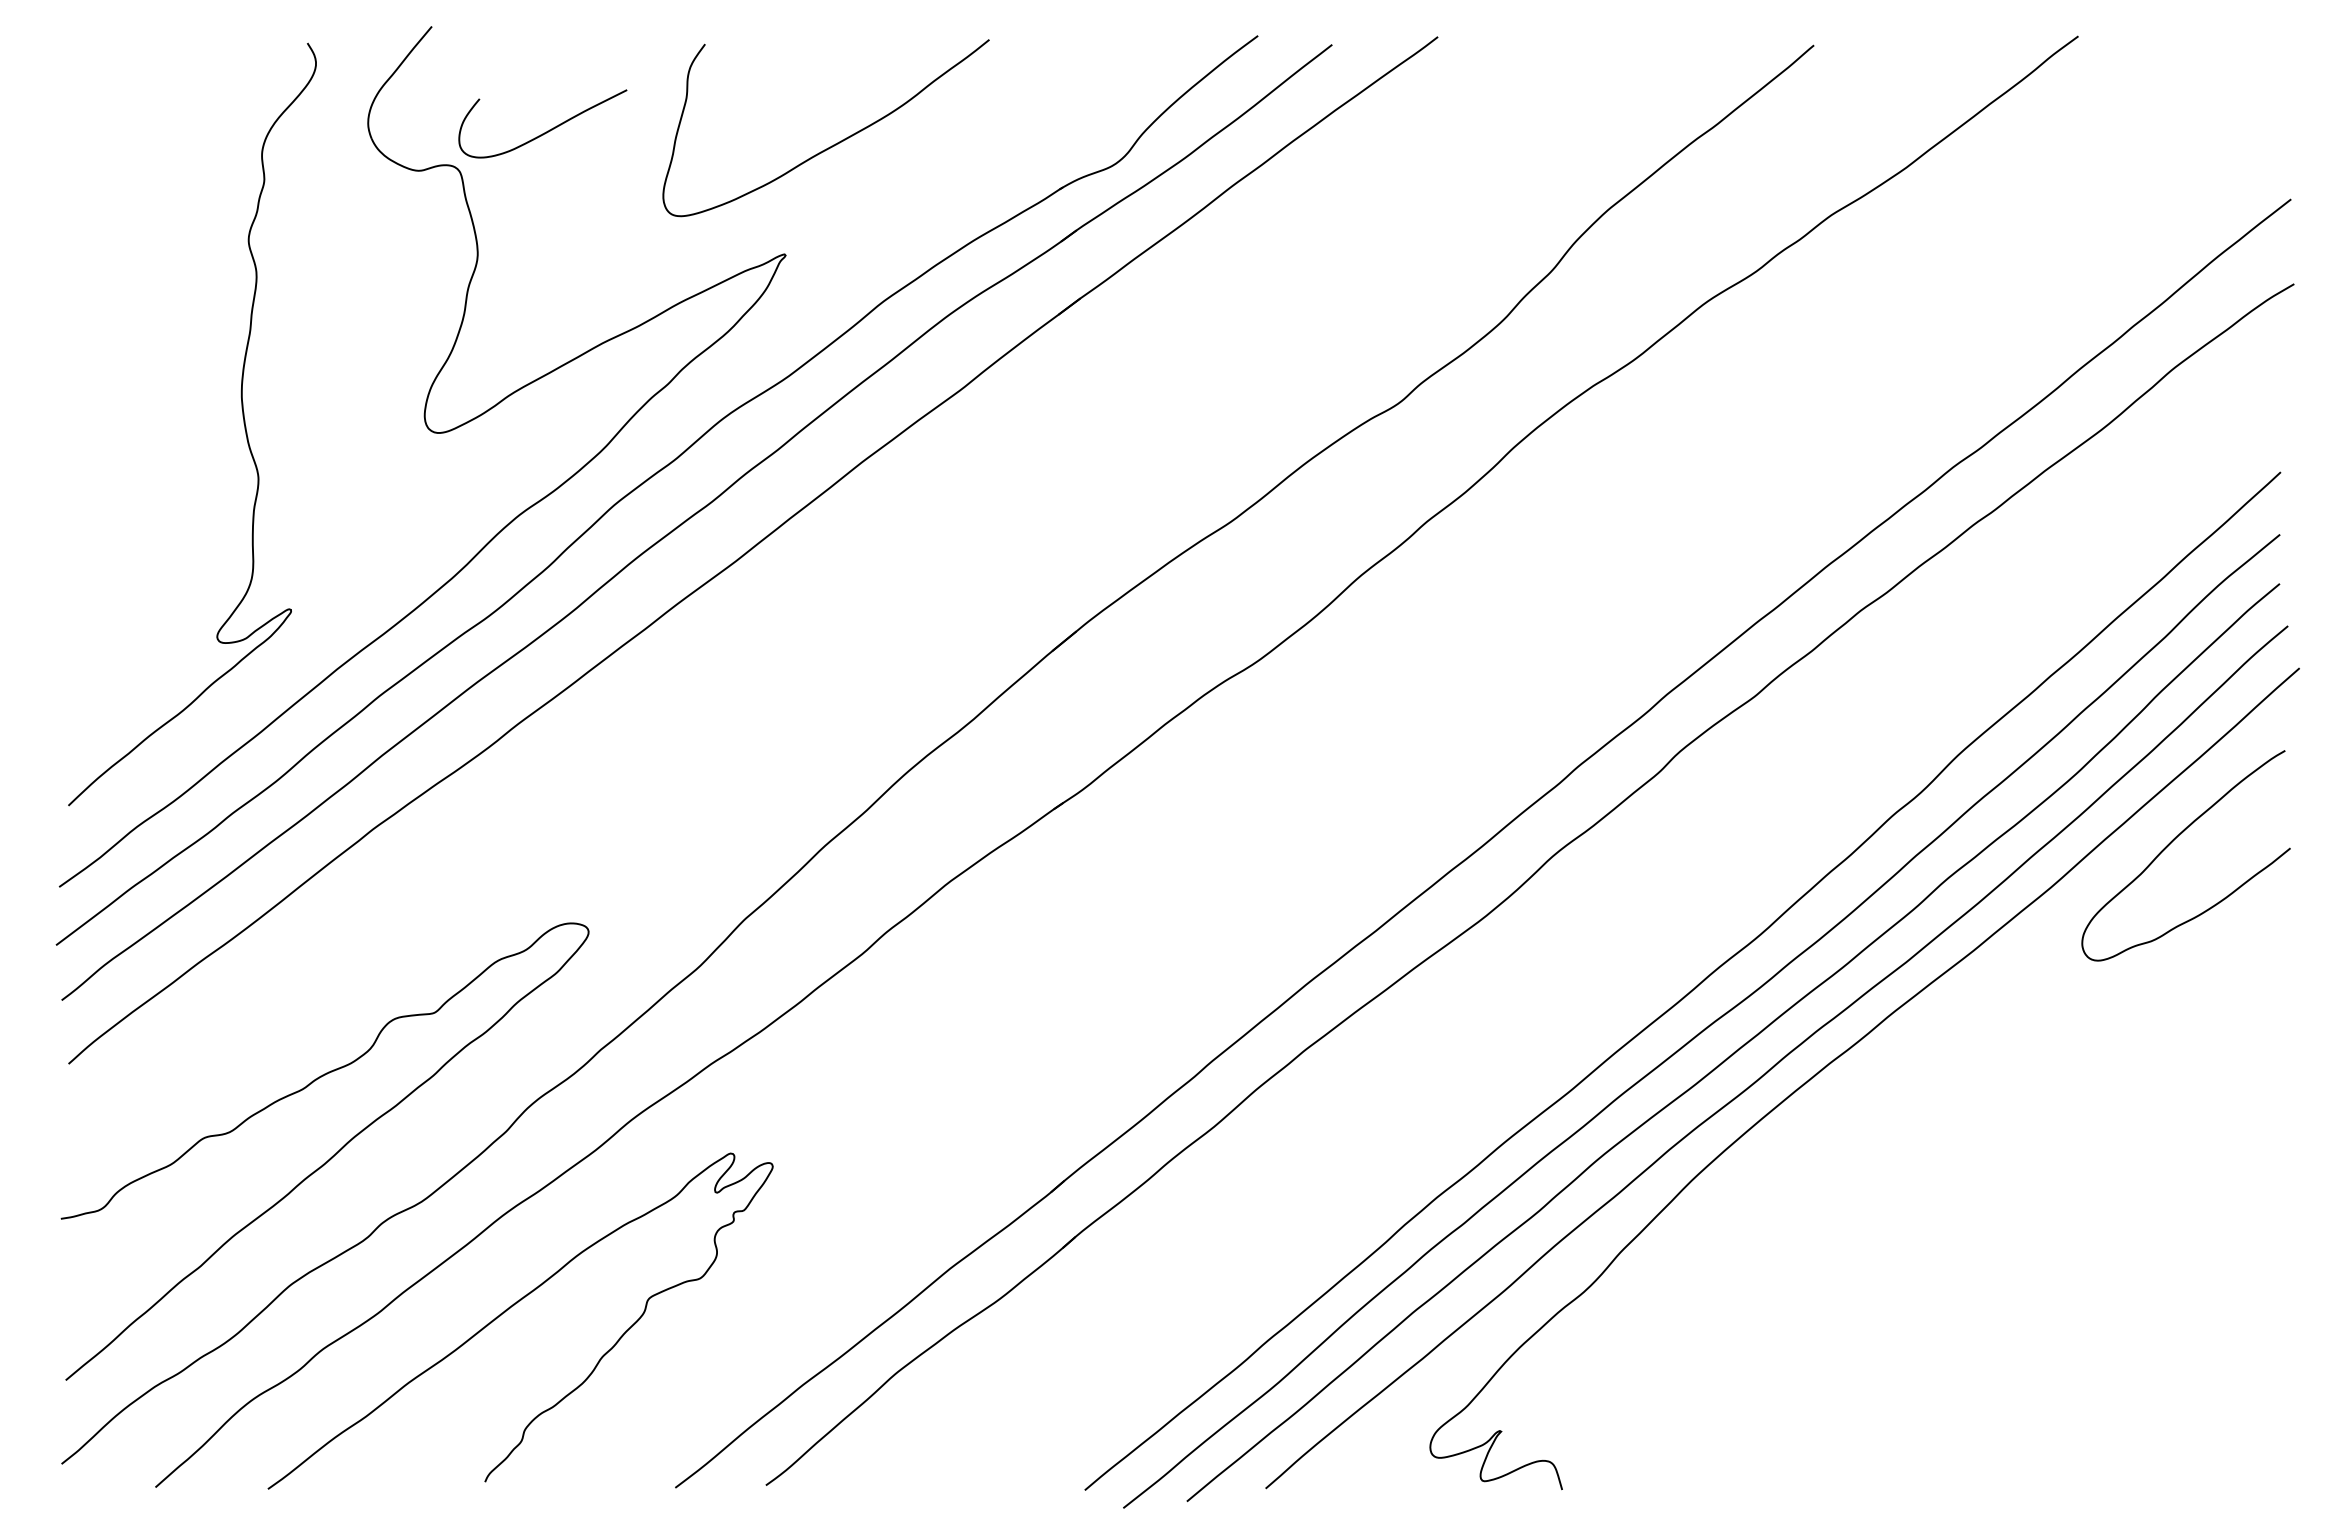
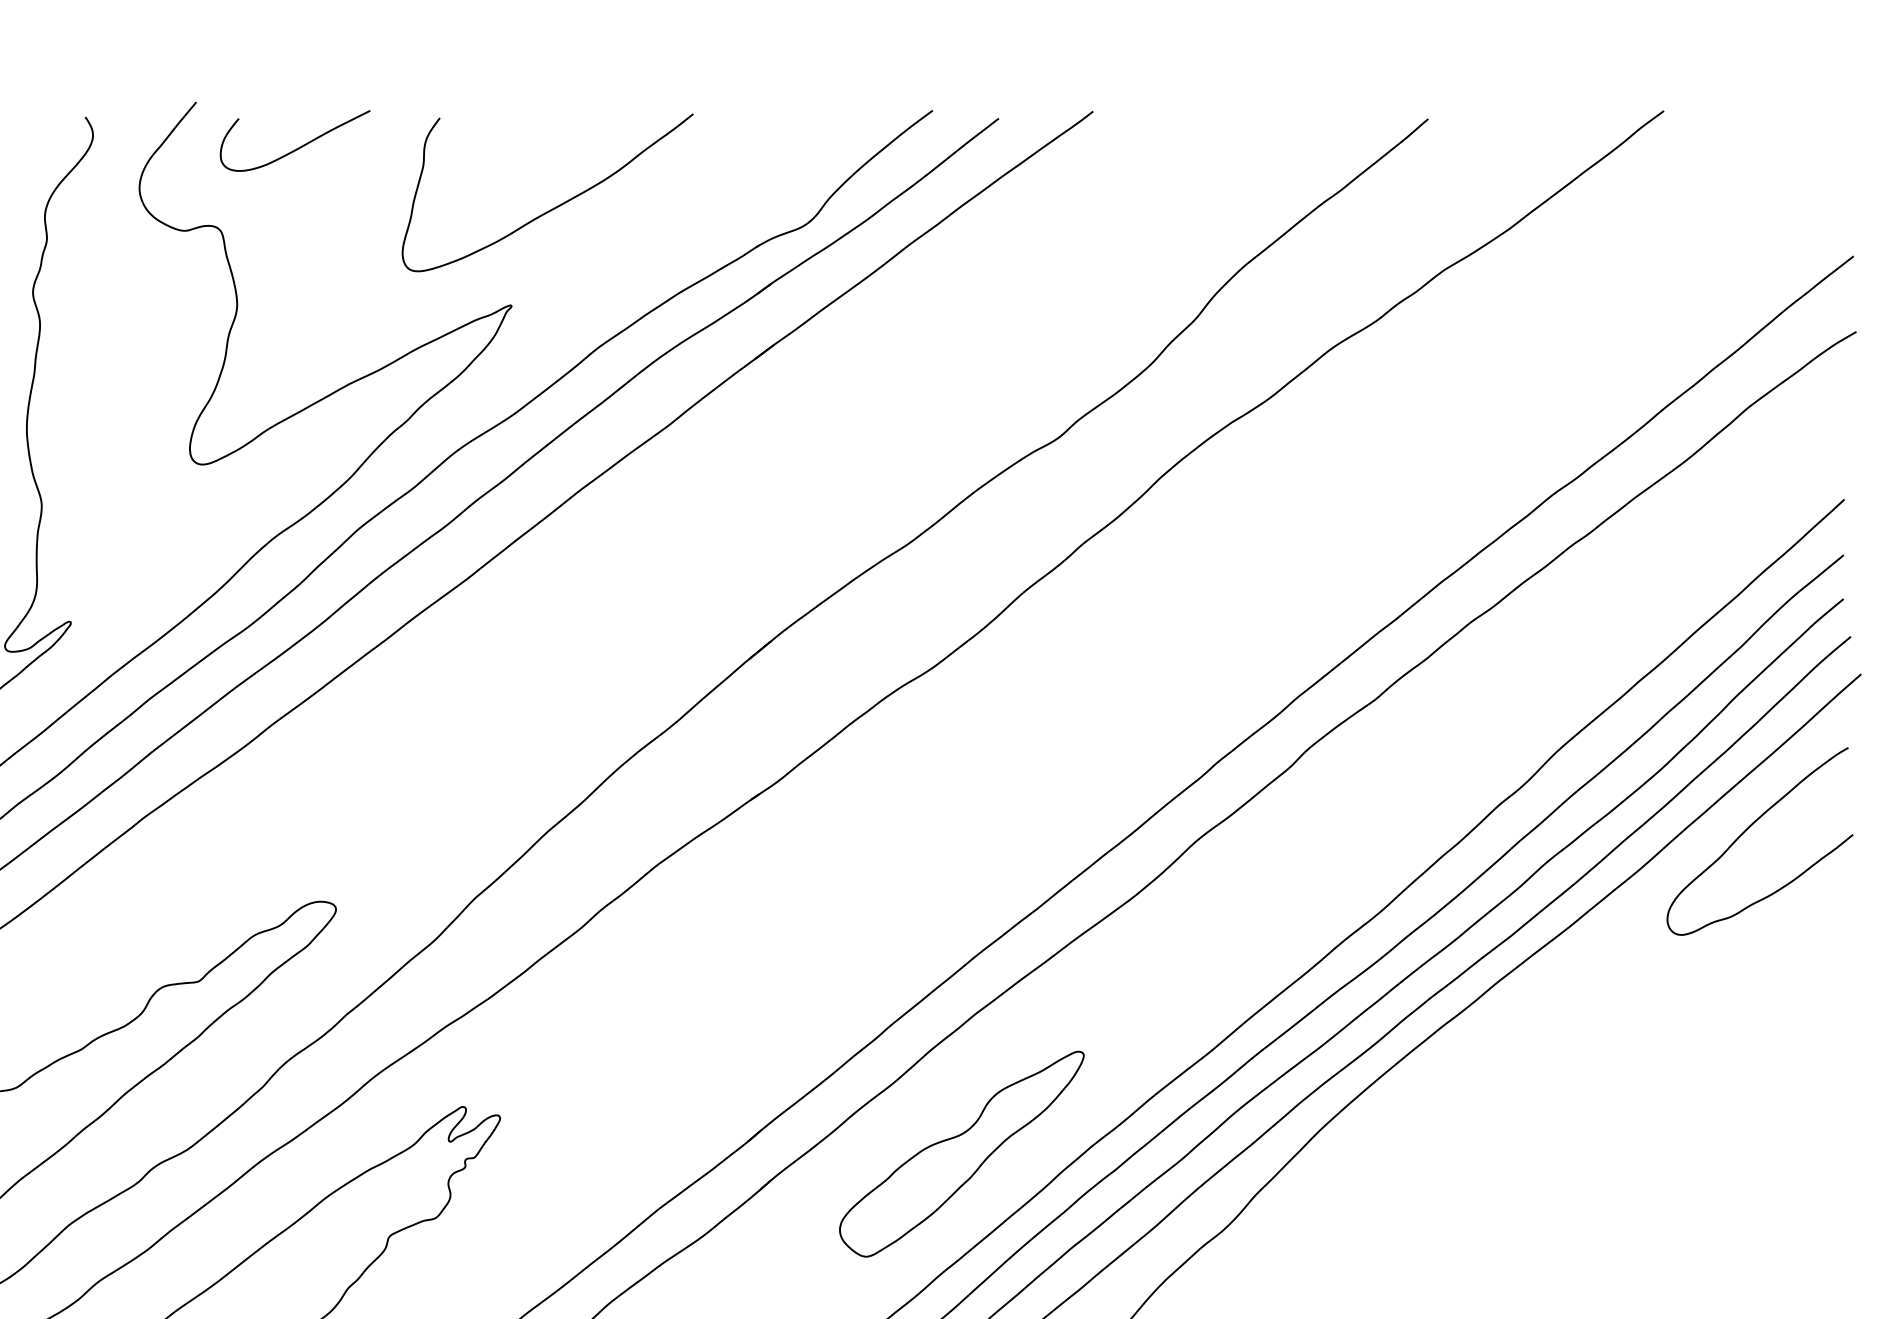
curve: (547, 130) -> (299, 146), moved
part: (1290, 1206) -> (961, 1154), added

